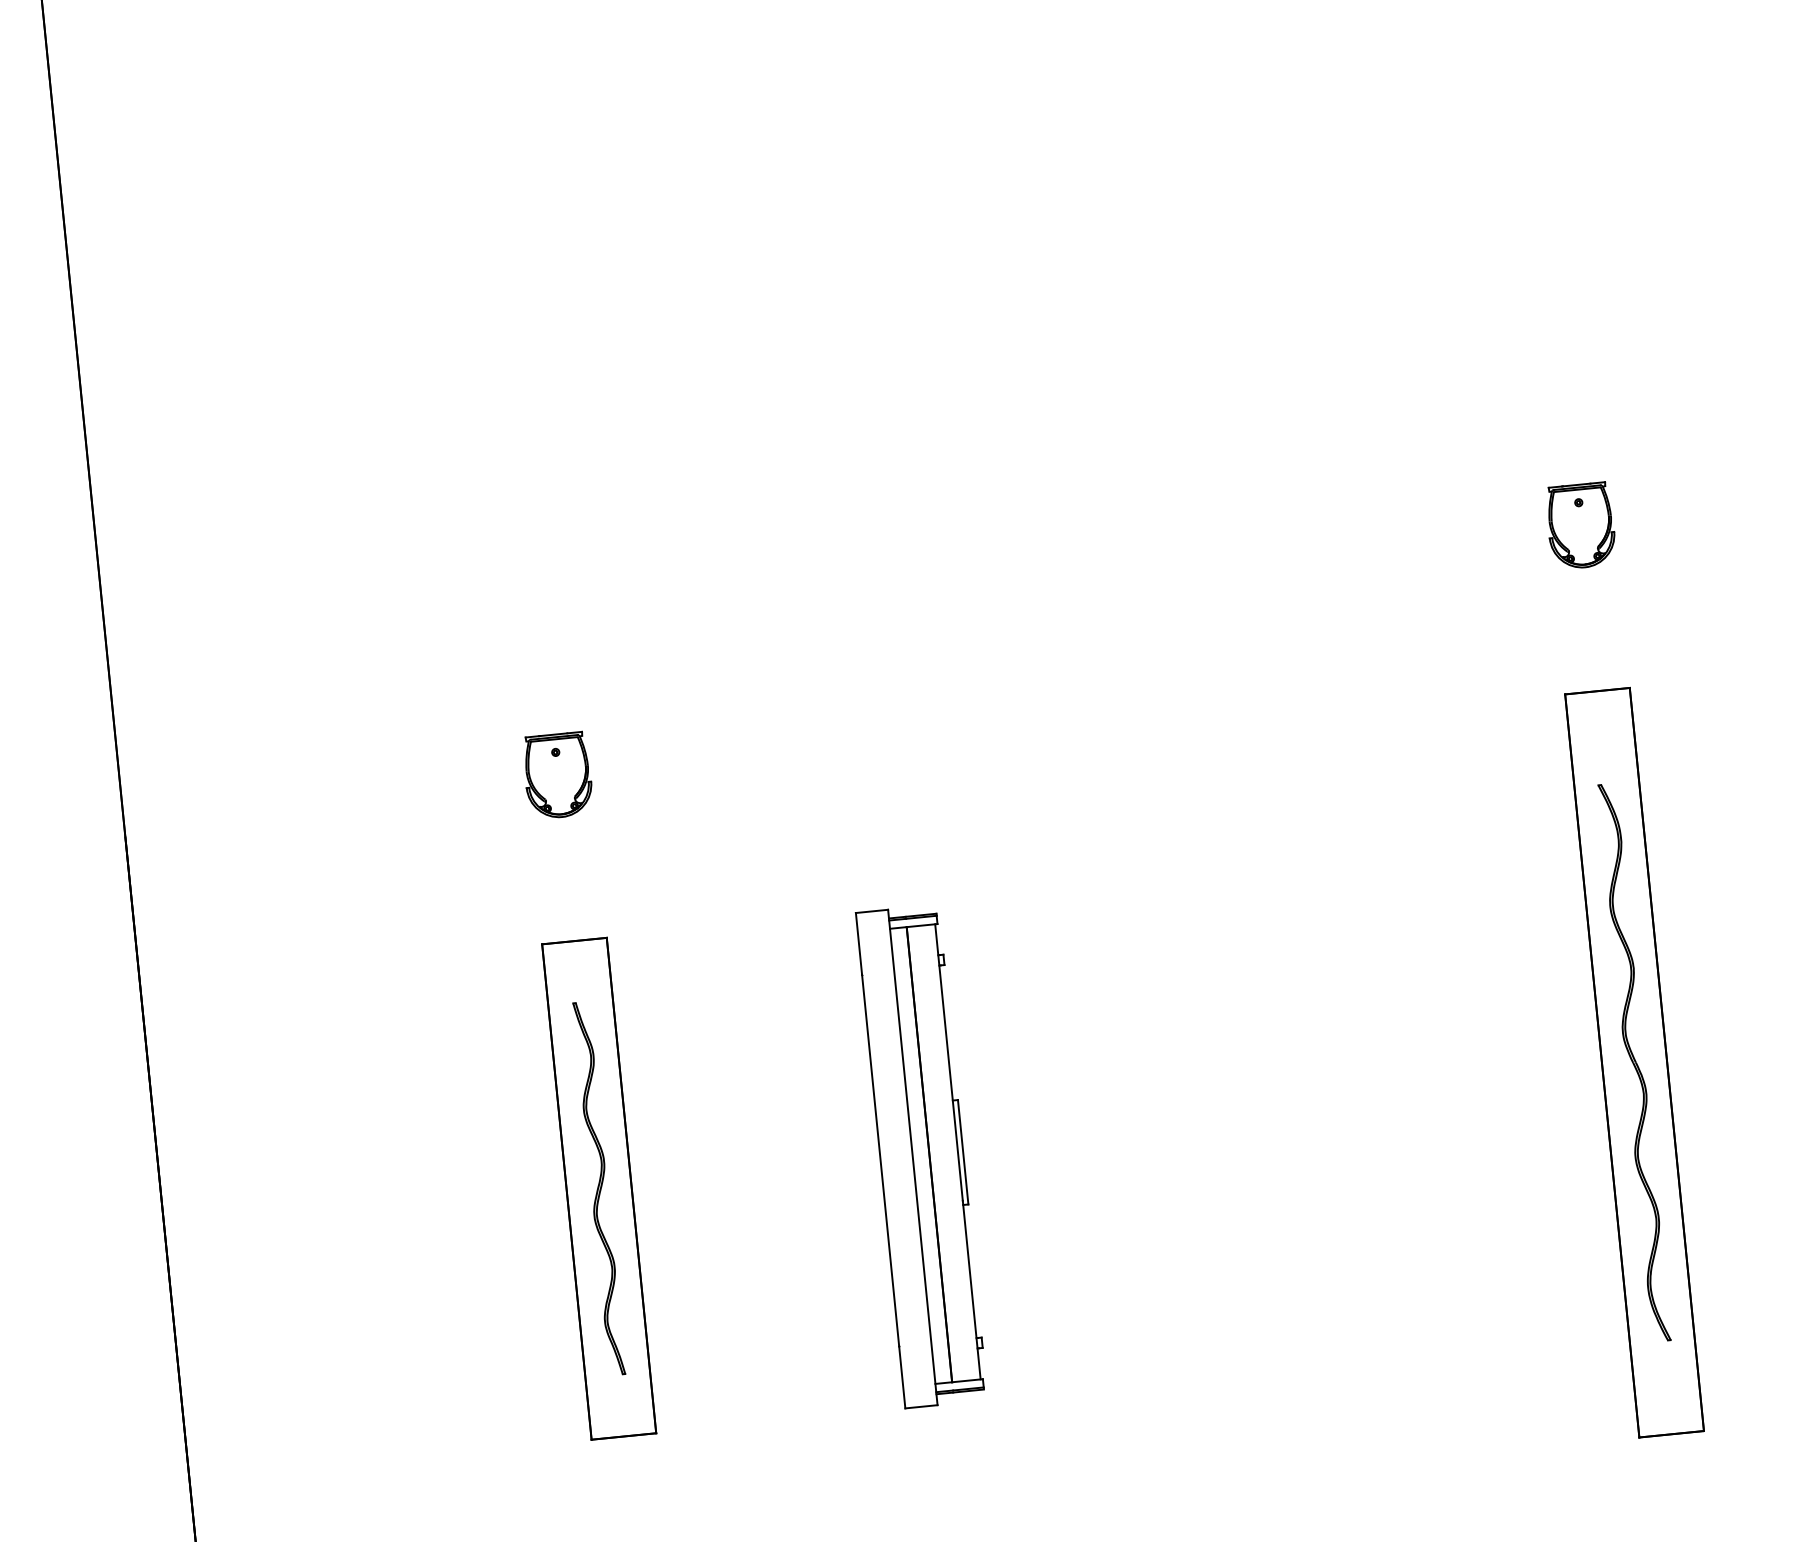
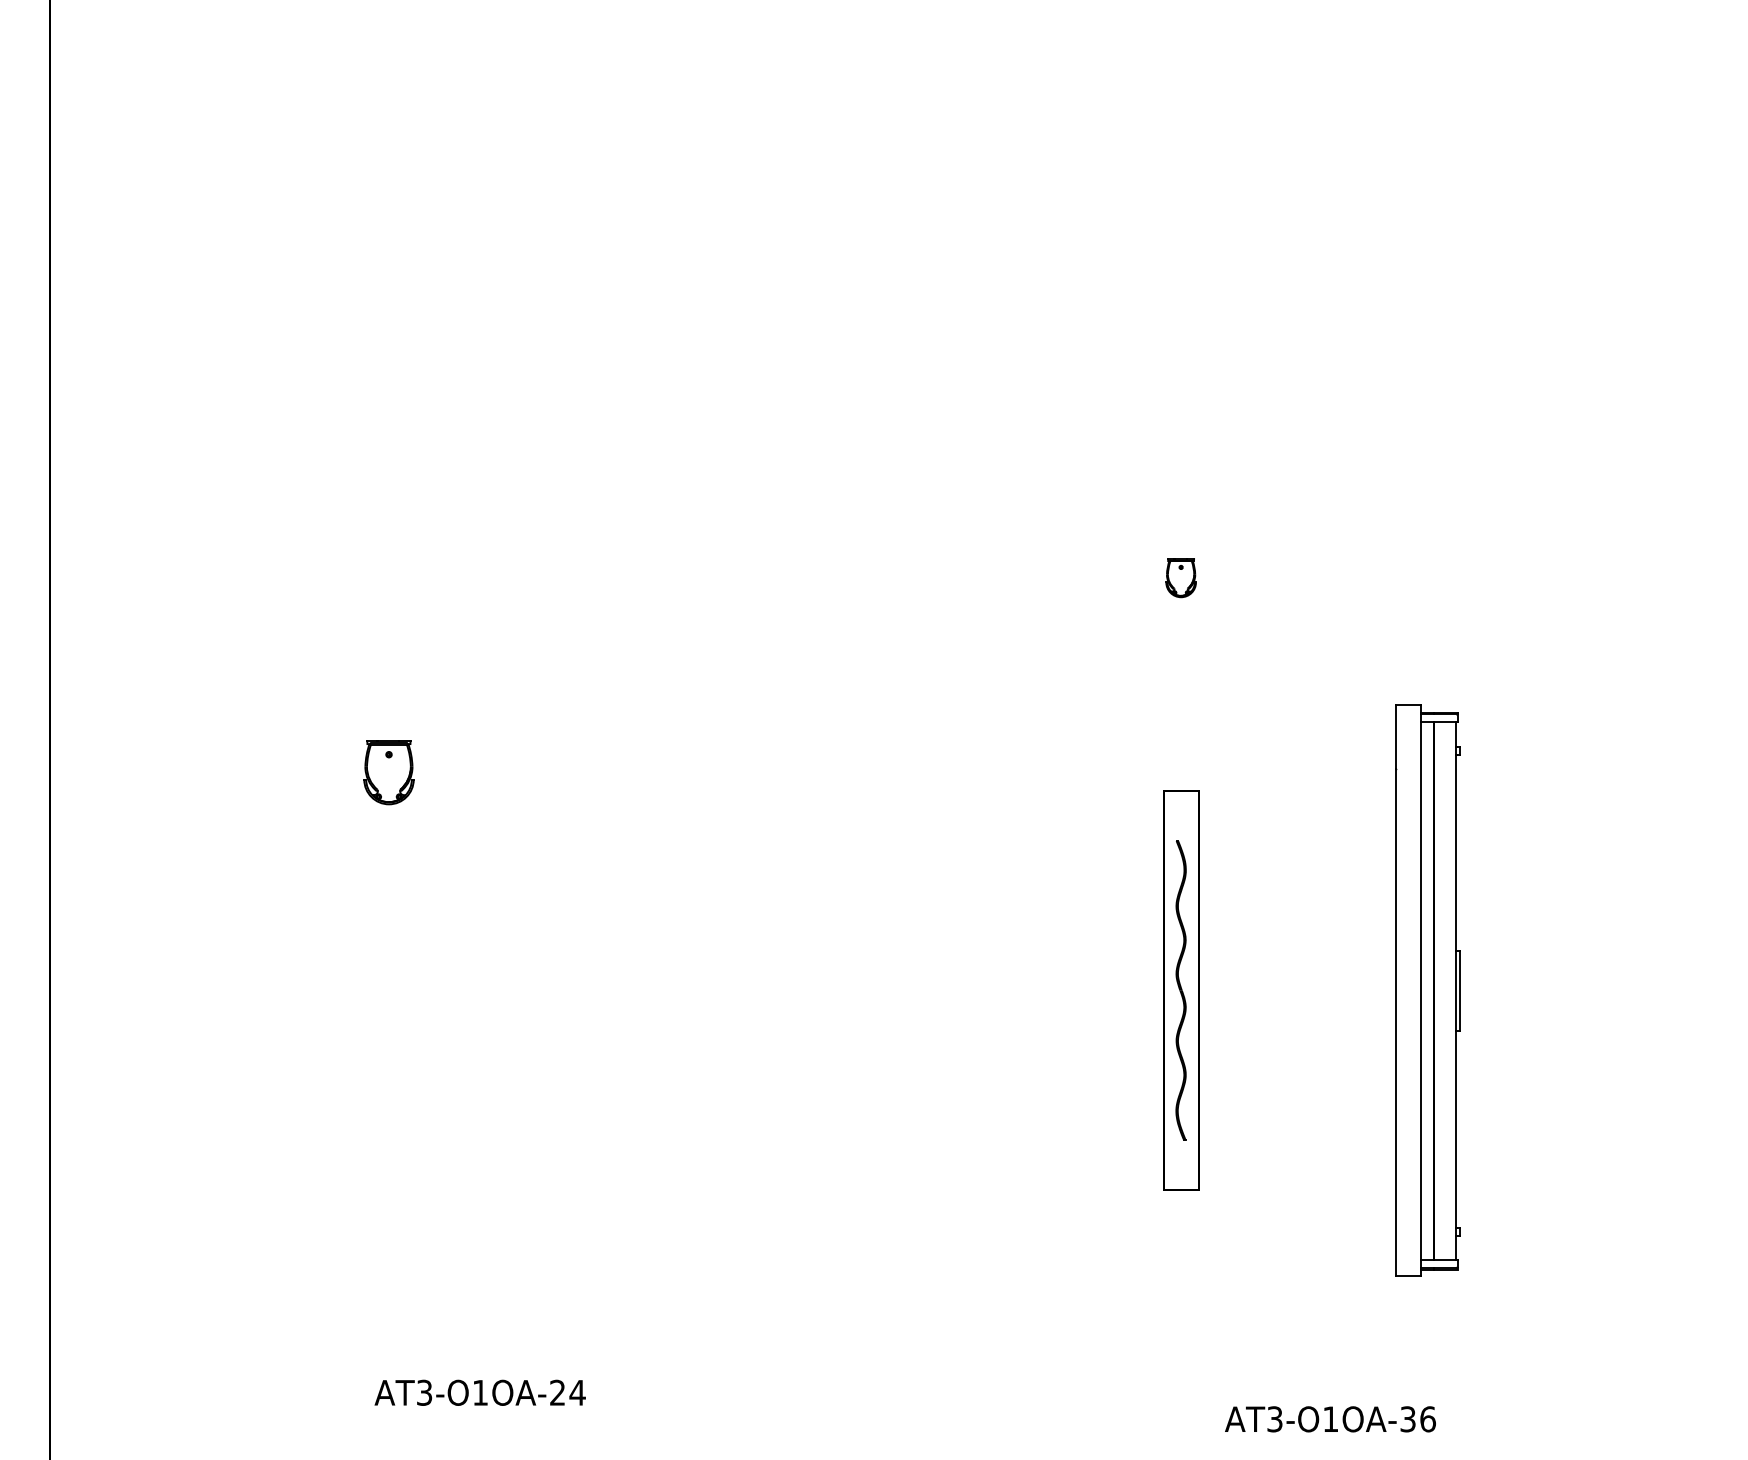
part: (1580, 525) -> (1180, 577), size x0.6
part: (557, 775) -> (388, 772), moved
part: (1633, 1062) -> (1180, 990), size x0.7
part: (921, 1156) -> (631, 1007), removed
part: (598, 1188) -> (383, 1007), removed

